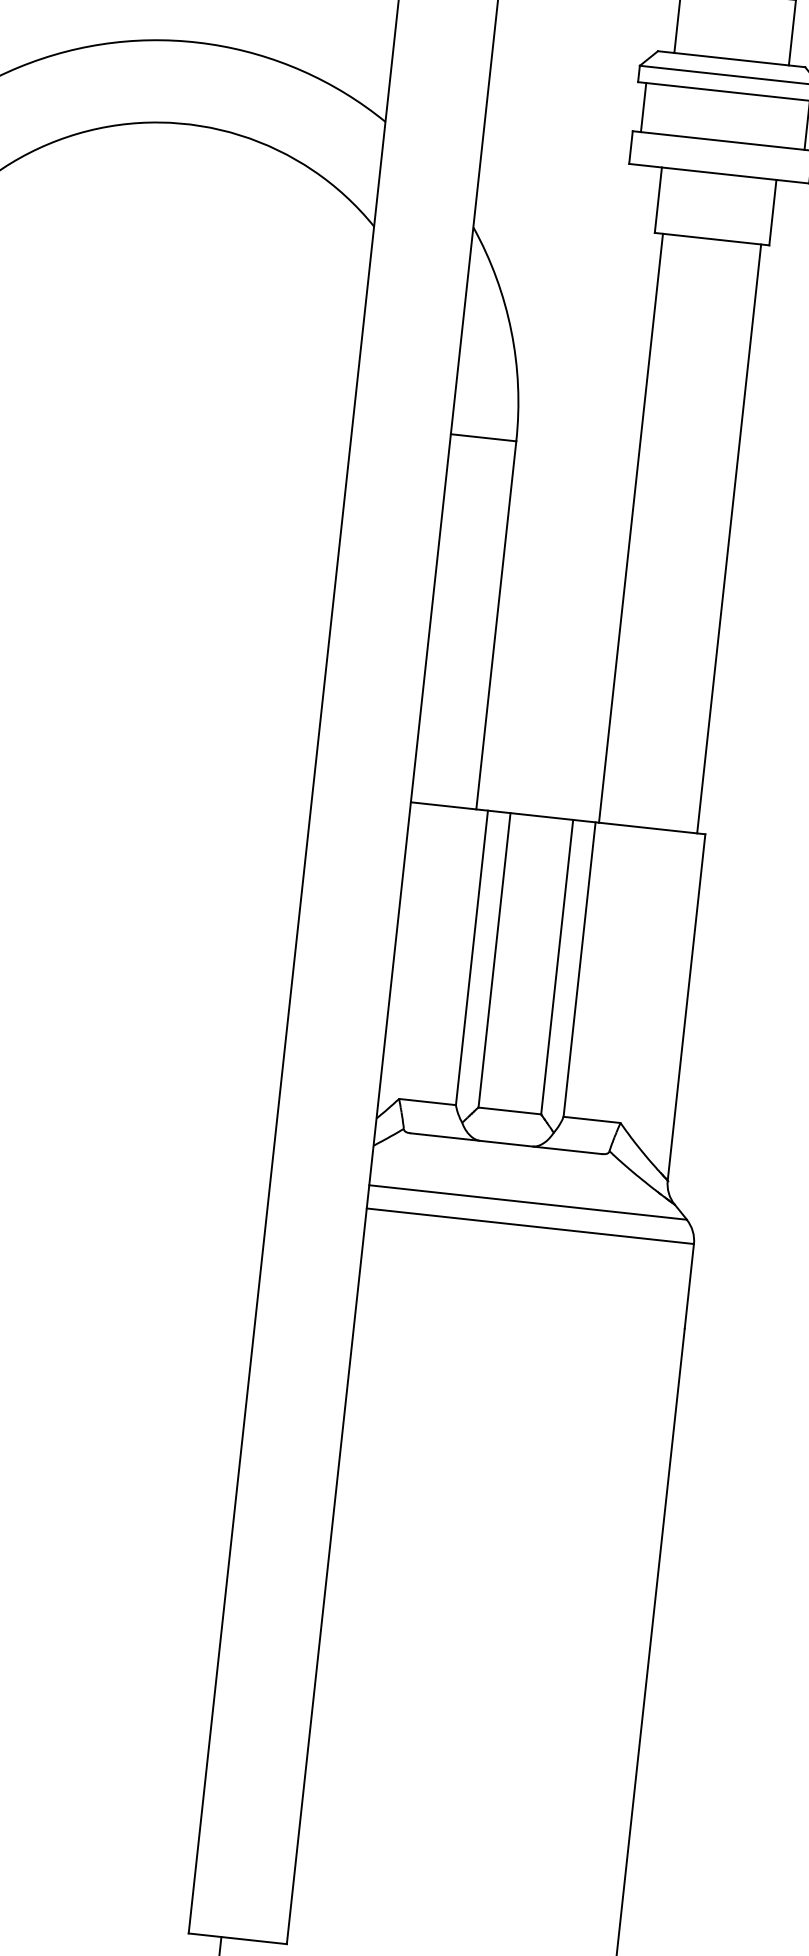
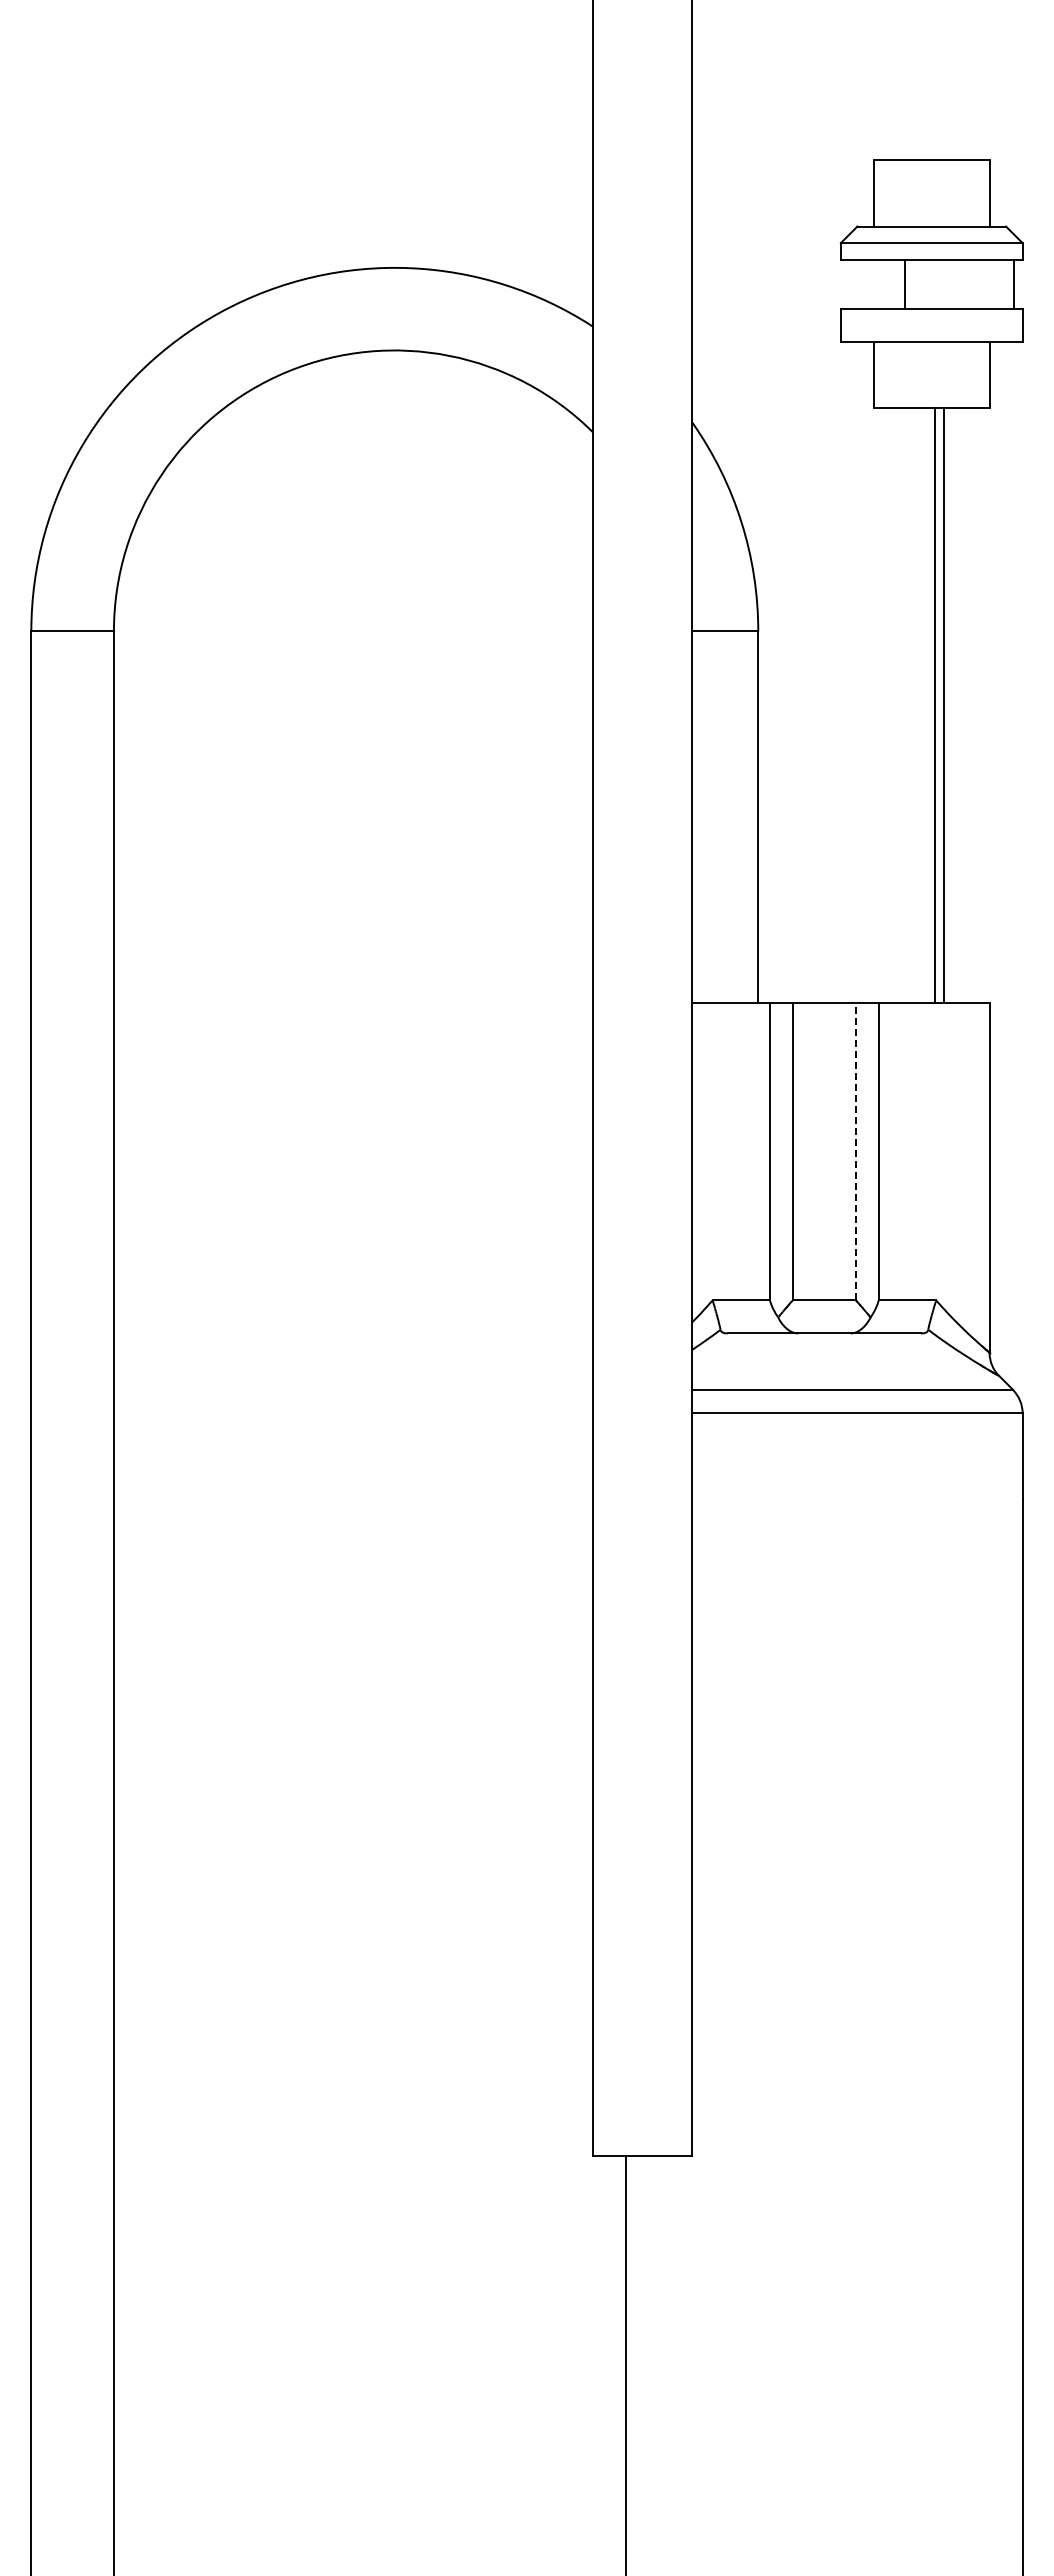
line: (643, 107) -> (905, 284), moved
line: (631, 528) -> (935, 705), moved
line: (729, 538) -> (944, 705), moved
line: (557, 966) -> (856, 1151), solid -> dashed

